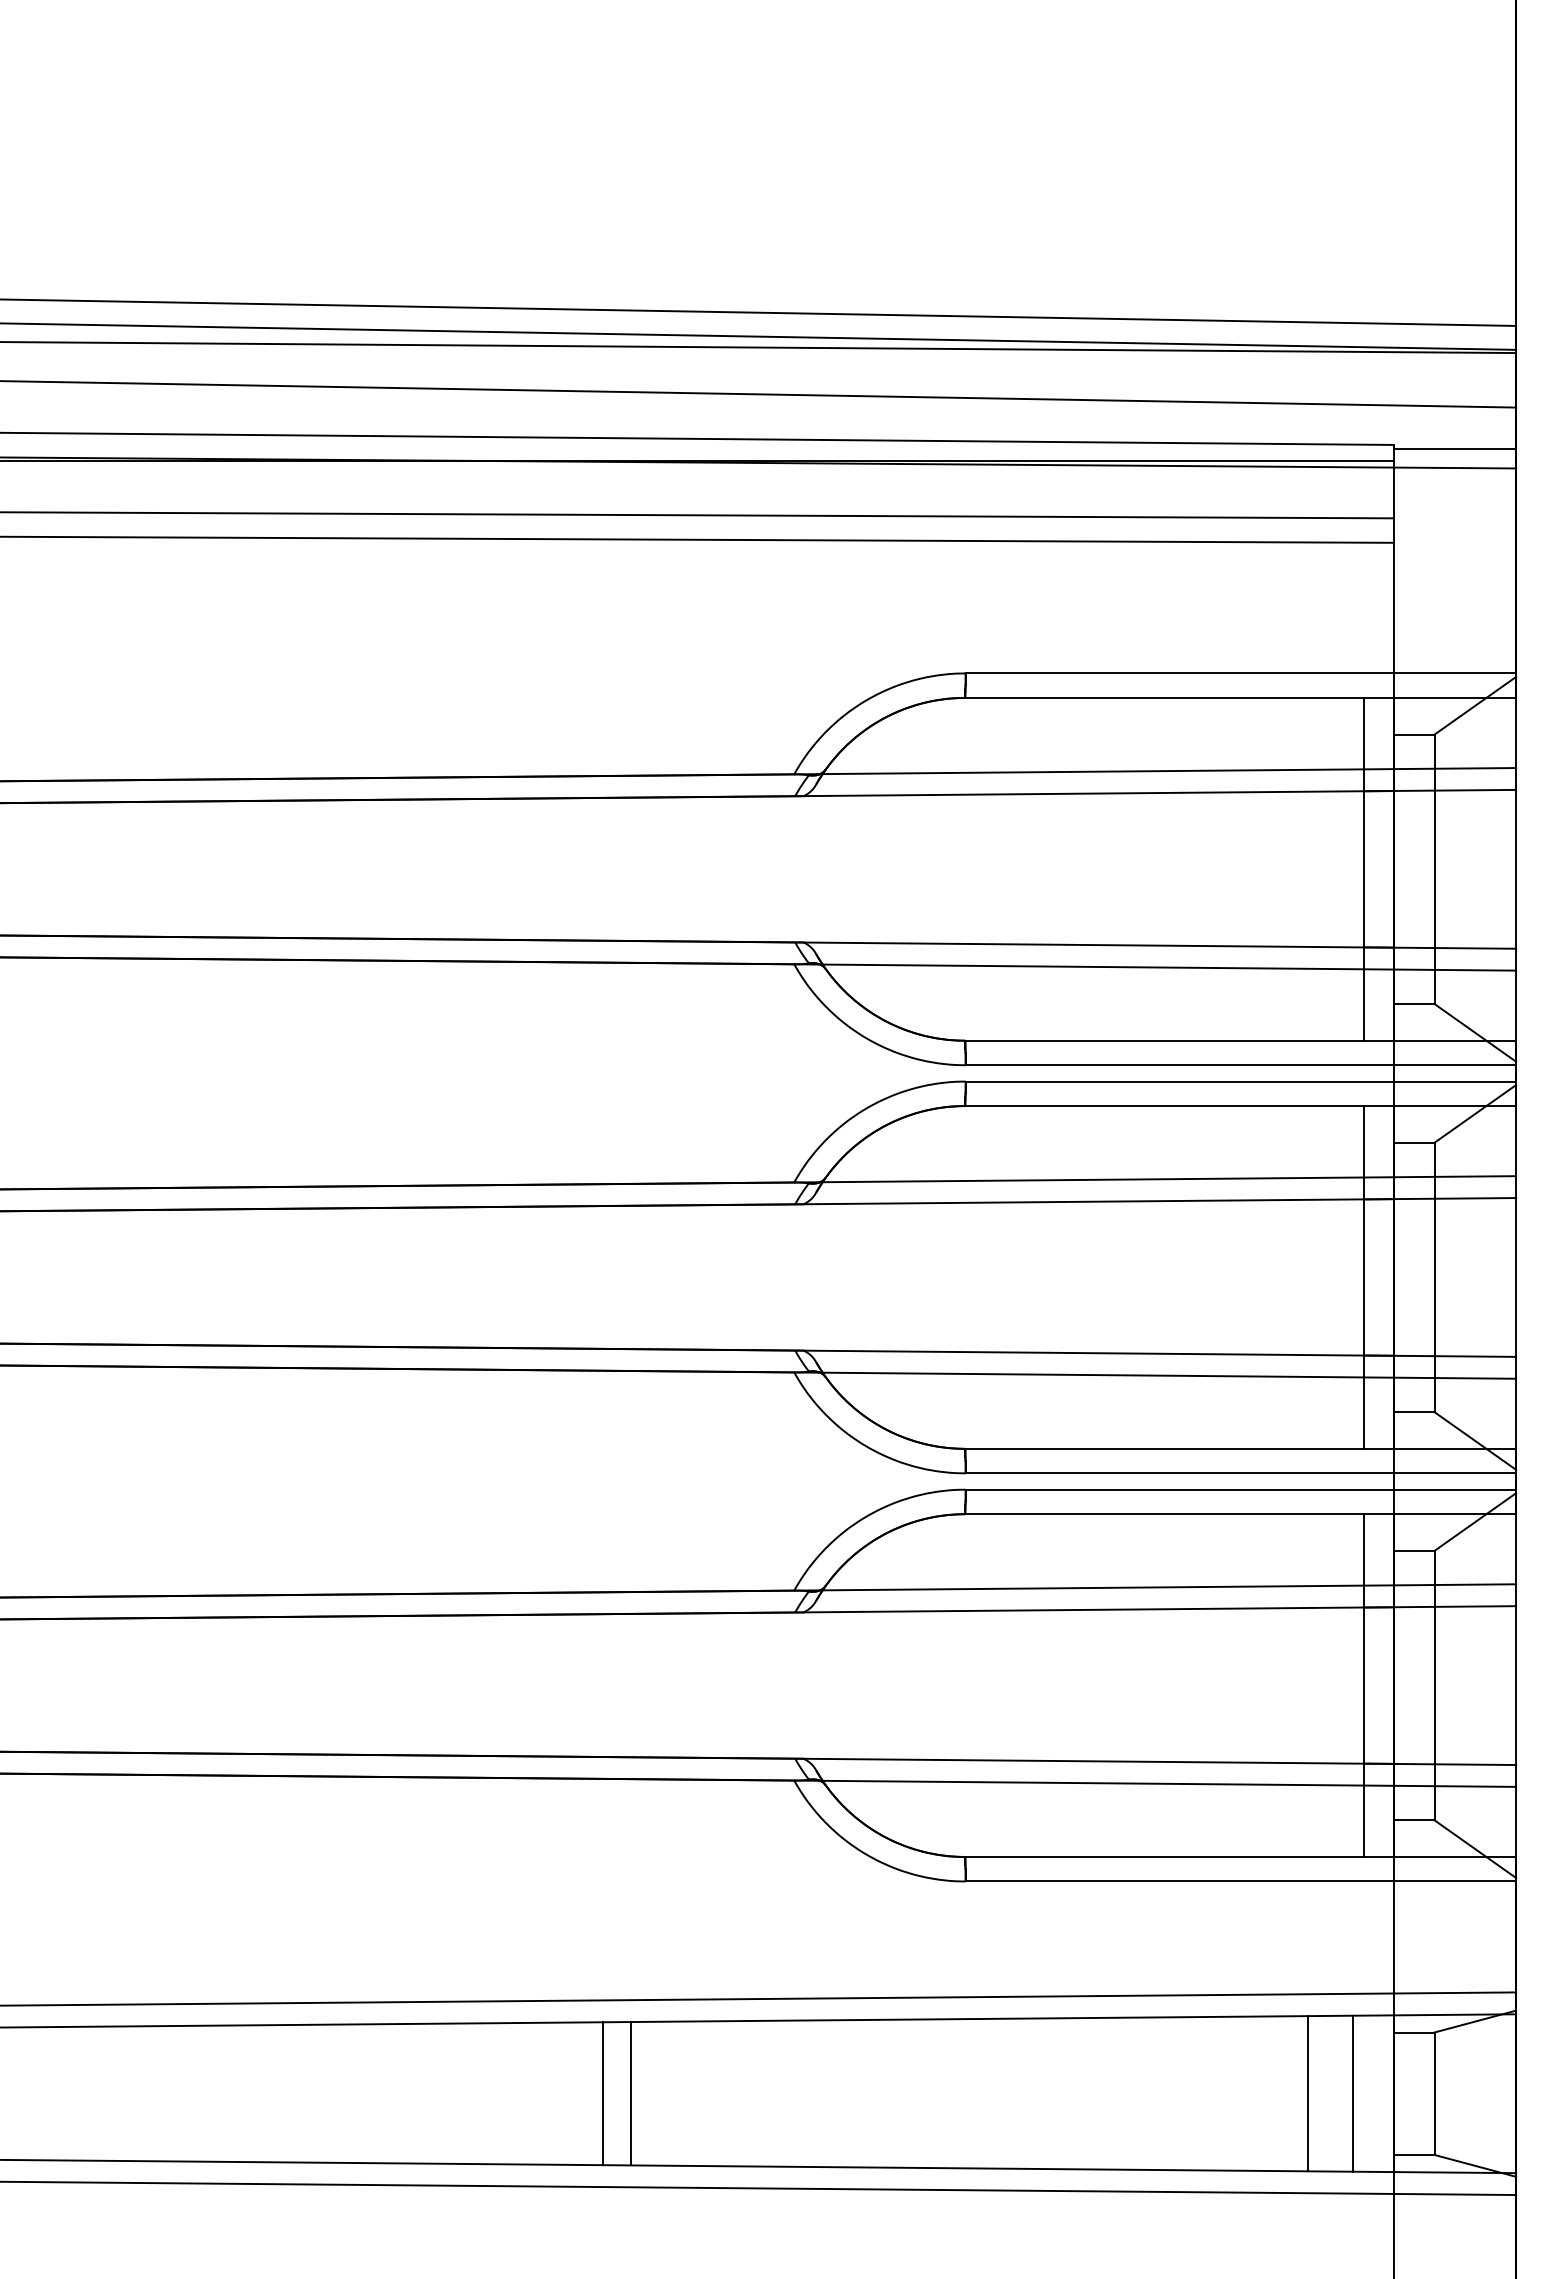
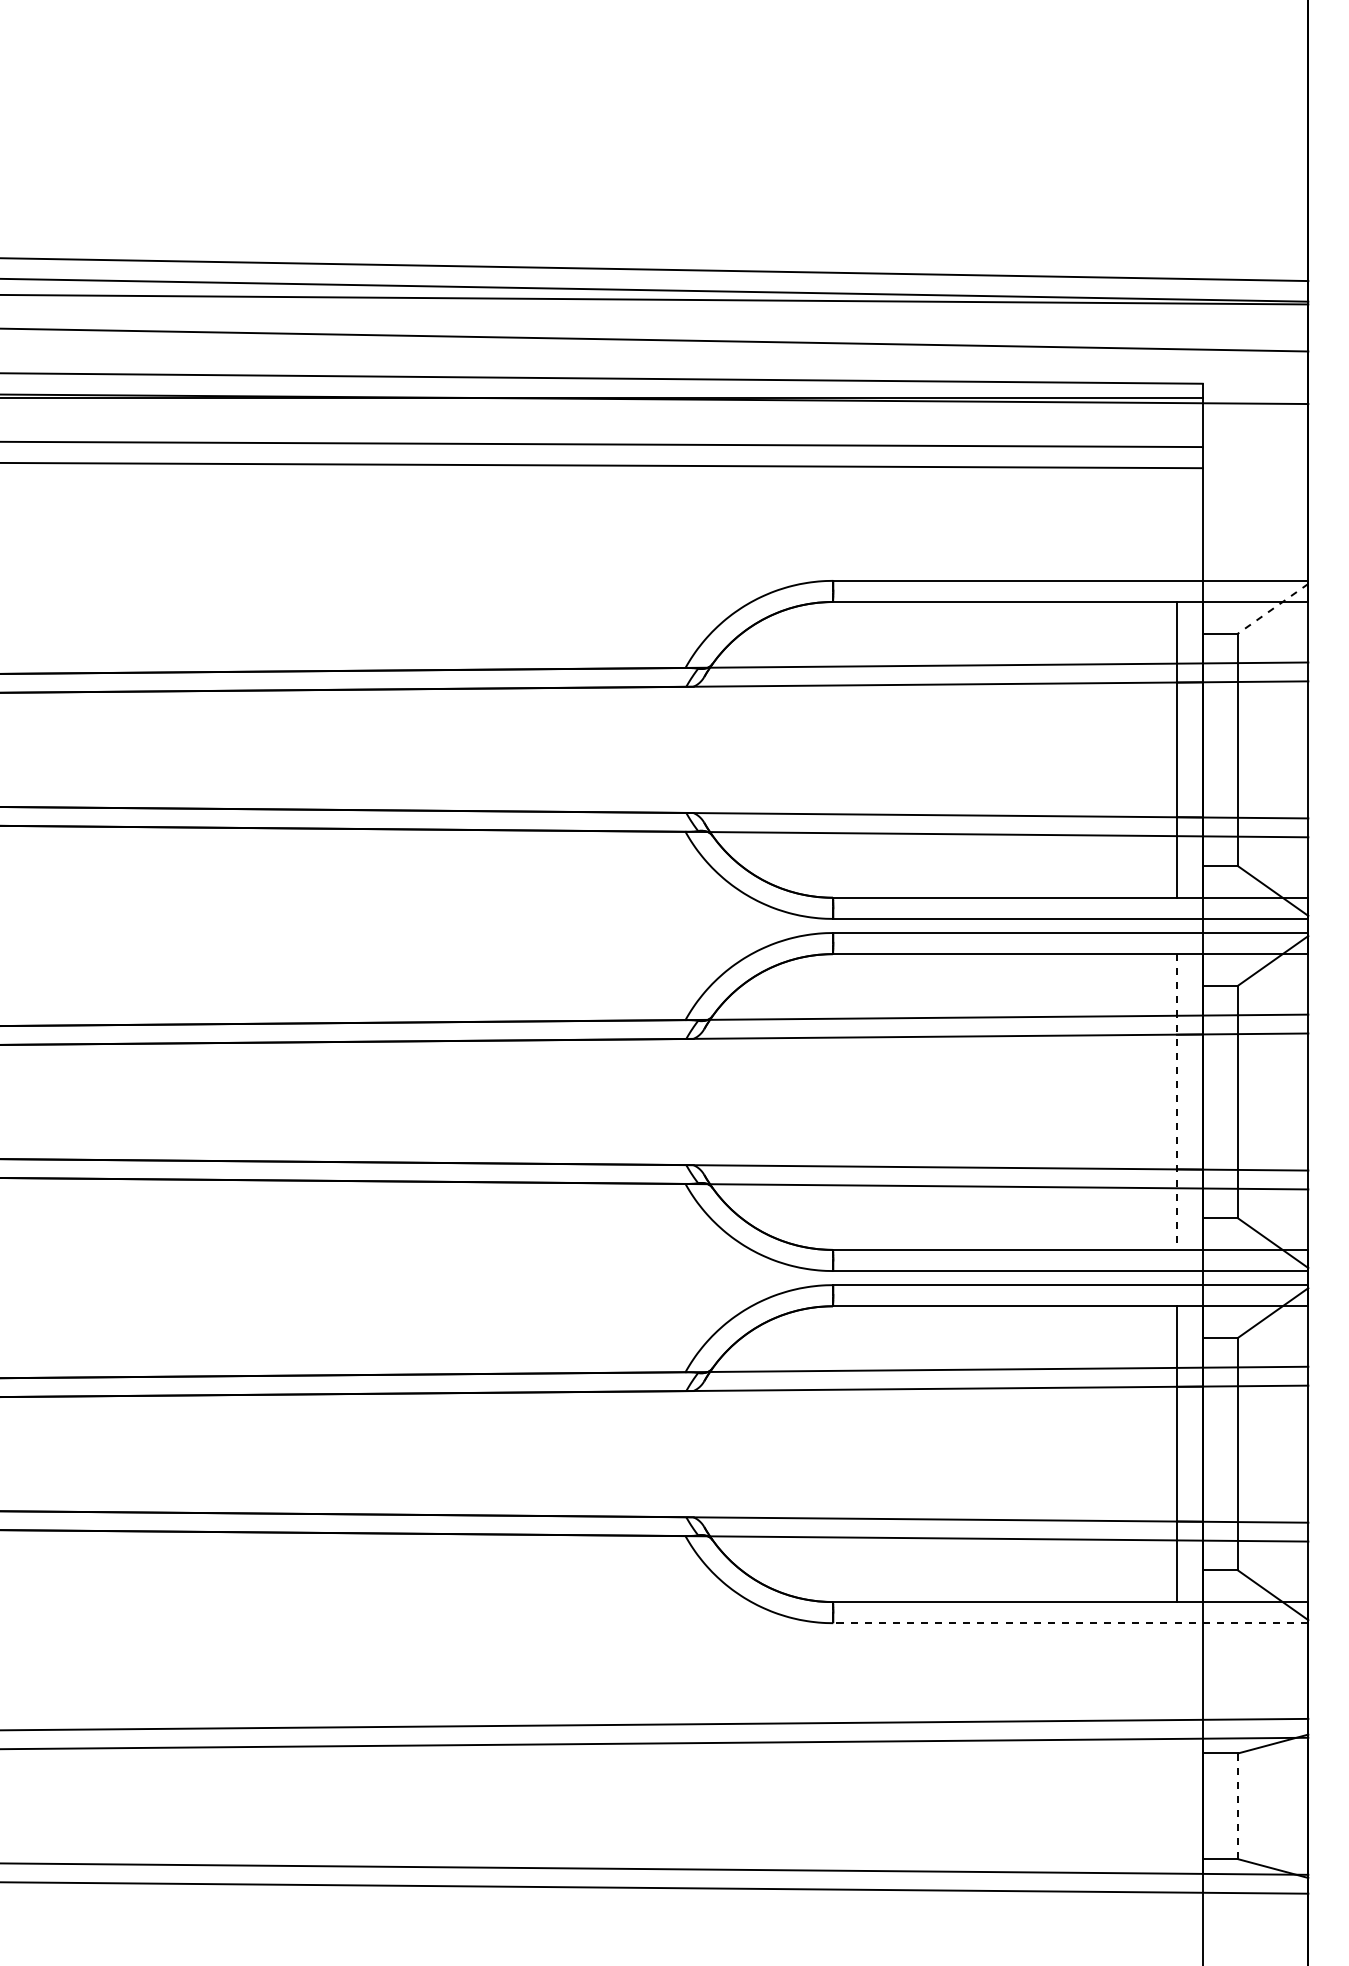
line: (1454, 448) -> (1255, 386), removed
line: (1475, 705) -> (1273, 608), solid -> dashed
line: (1363, 1277) -> (1176, 1102), solid -> dashed
line: (1240, 1881) -> (1070, 1623), solid -> dashed
line: (602, 2093) -> (520, 1806), removed
line: (630, 2093) -> (544, 1806), removed
line: (1308, 2093) -> (1129, 1806), removed
line: (1352, 2093) -> (1167, 1806), removed
line: (1434, 2094) -> (1237, 1806), solid -> dashed

